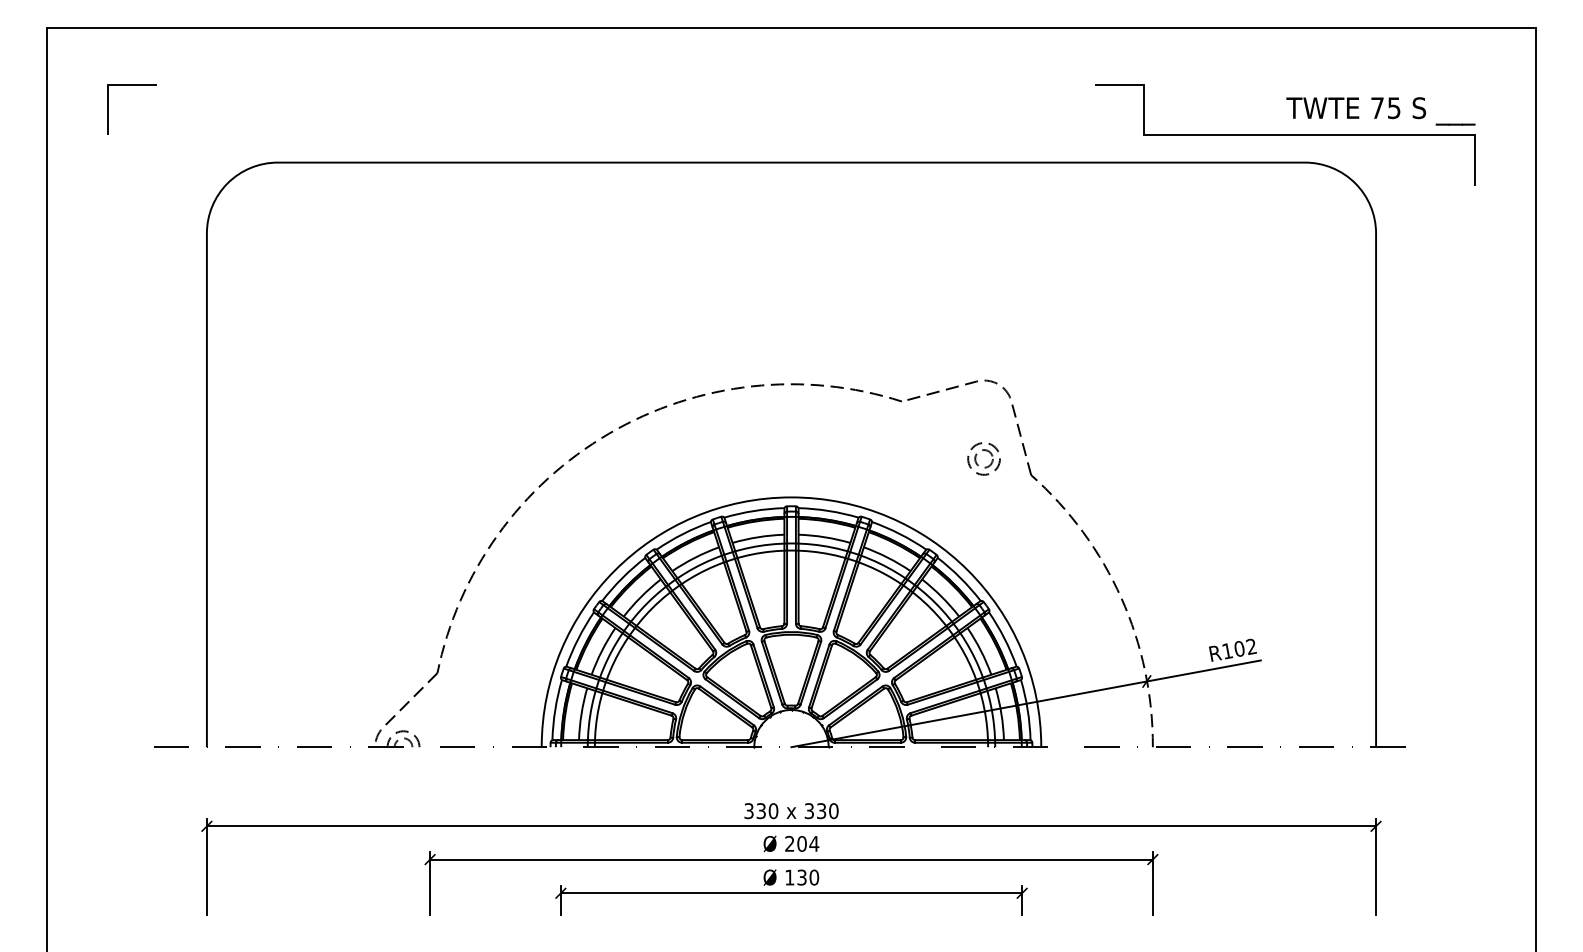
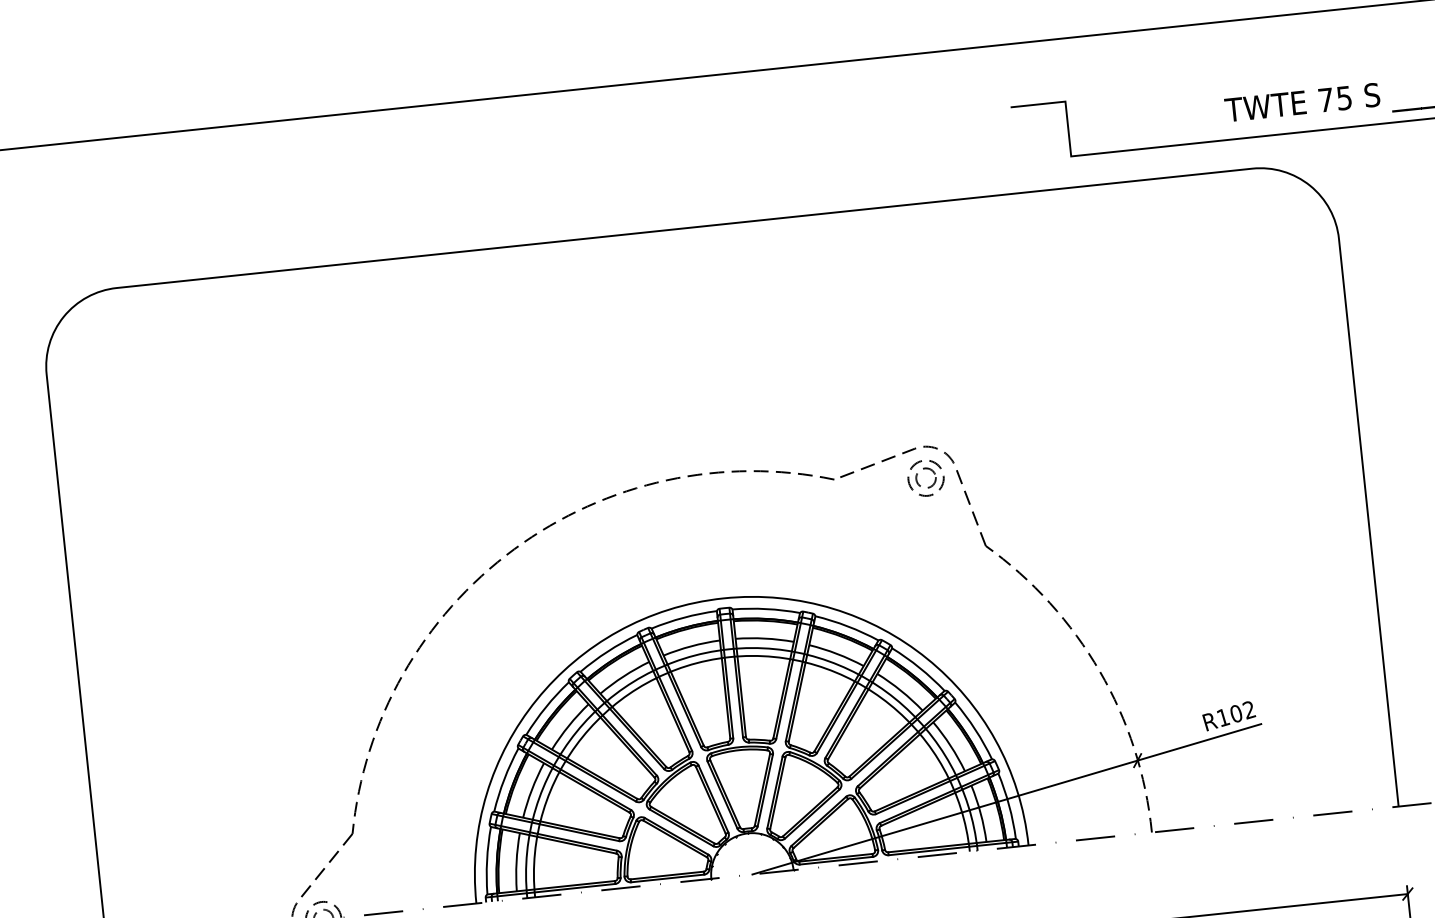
part: (976, 458) -> (917, 478), moved

